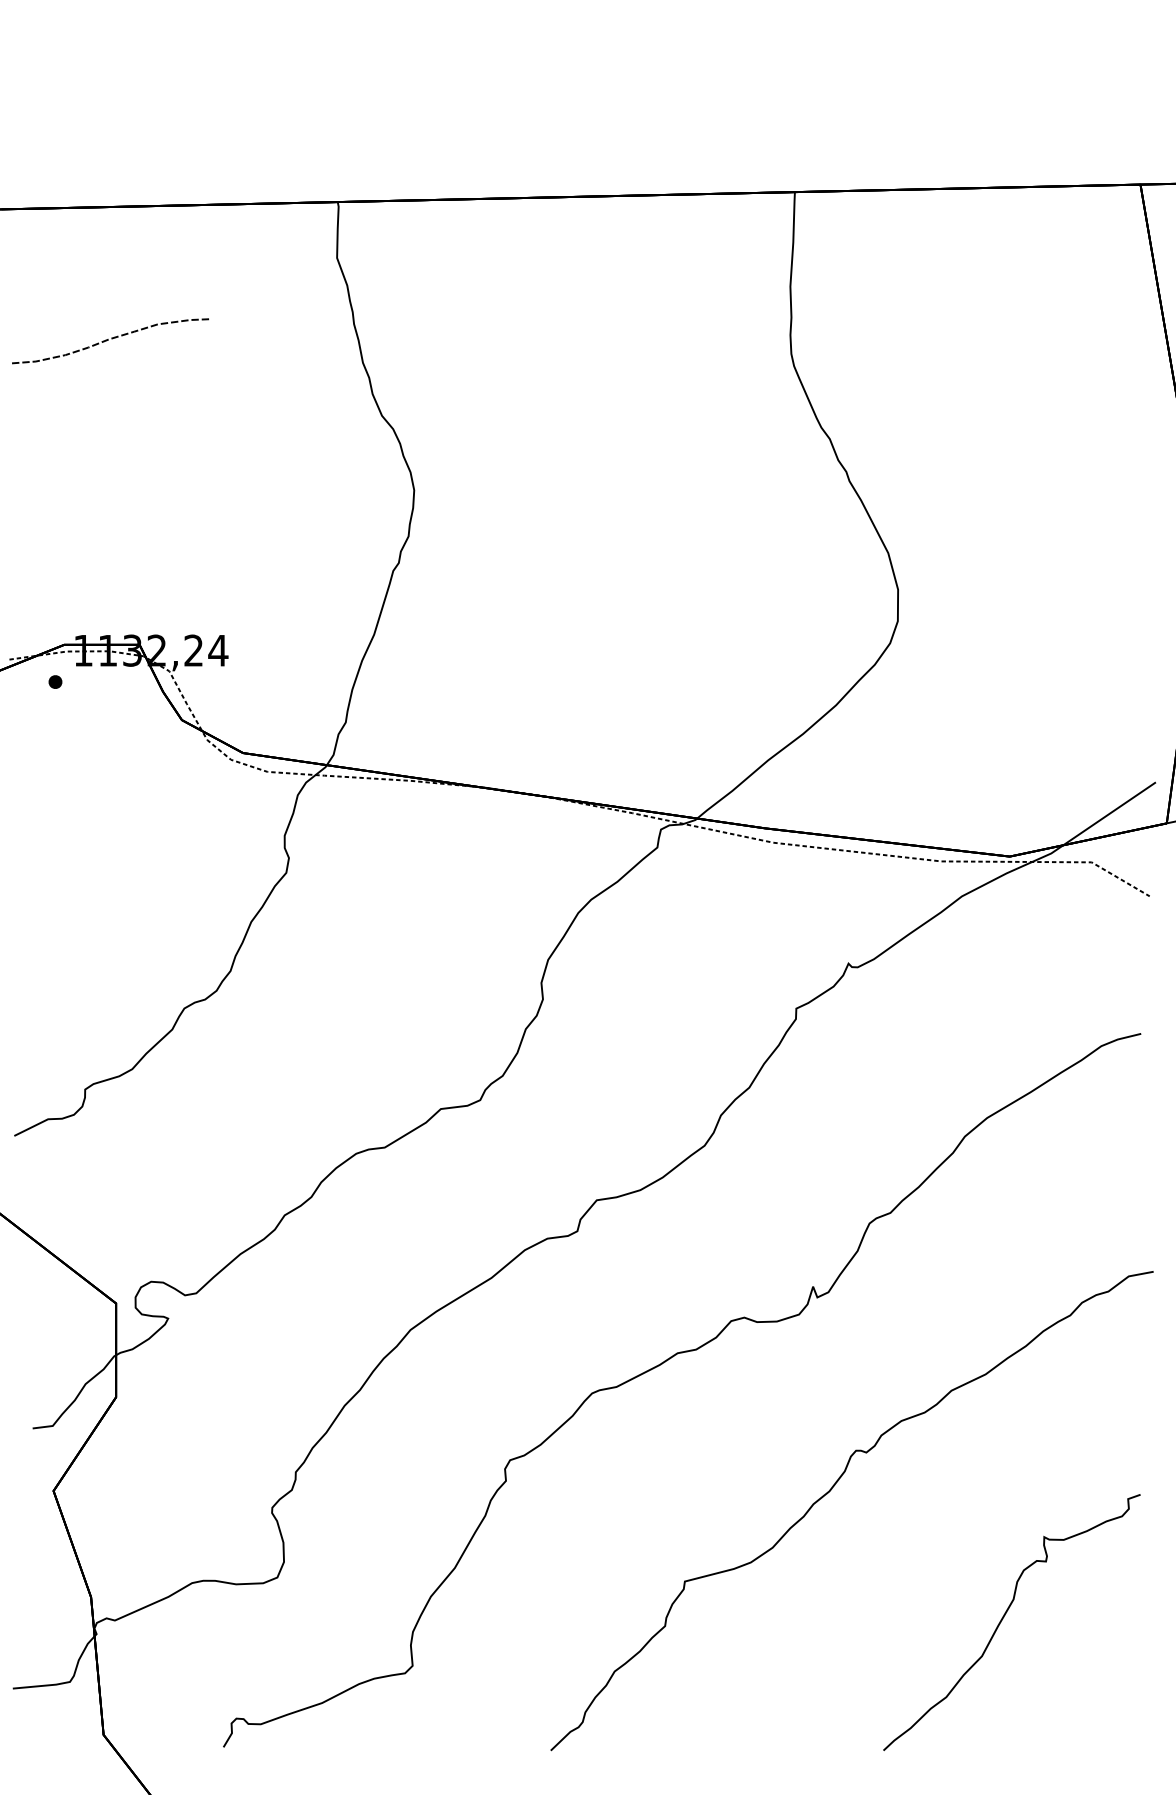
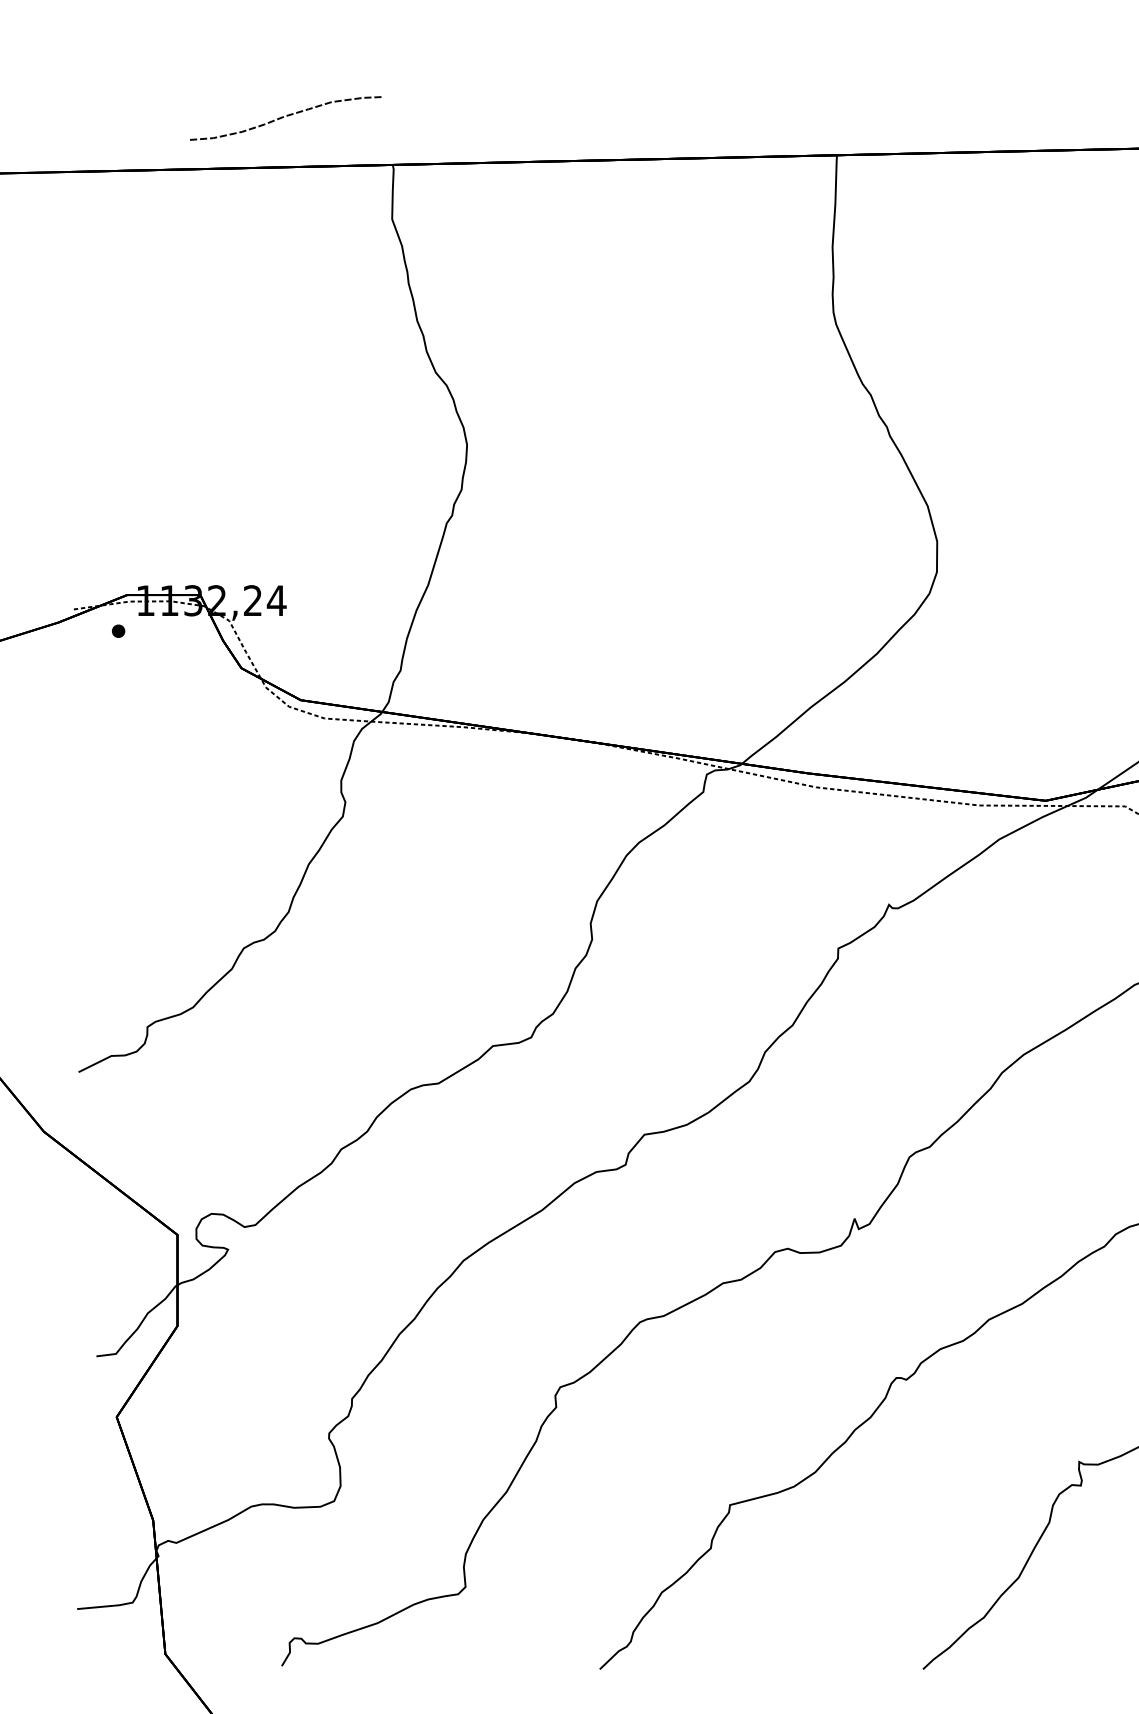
curve: (111, 339) -> (286, 116), moved

